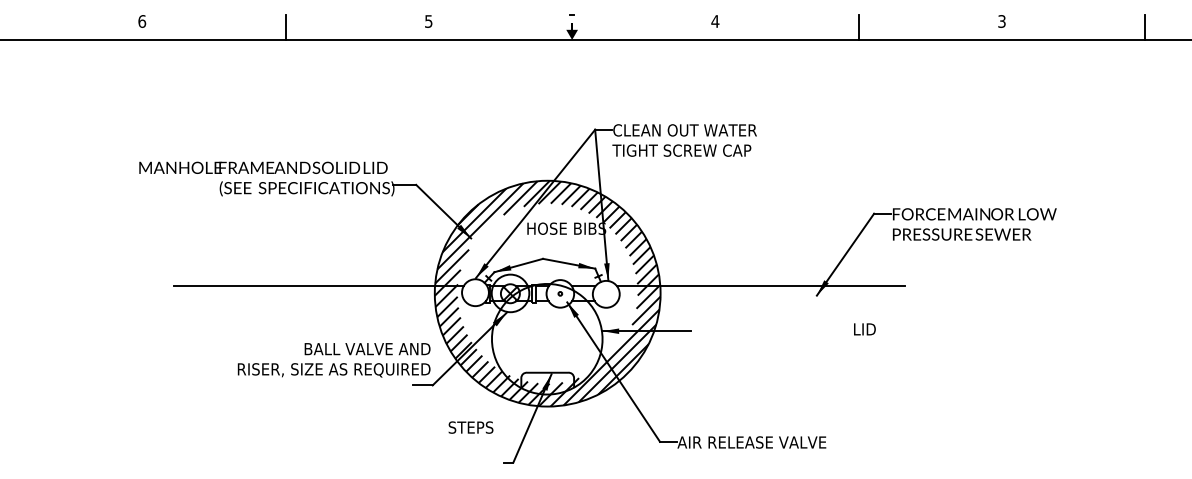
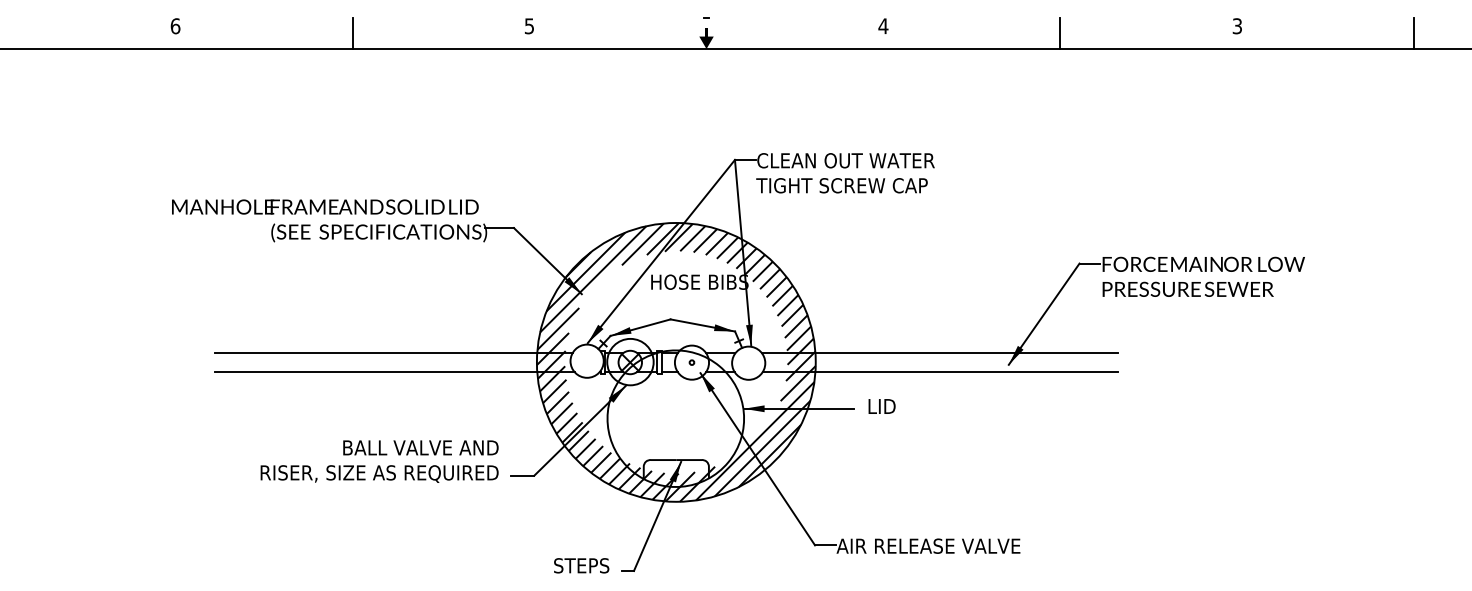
line: (319, 301) -> (394, 371), added
line: (761, 301) -> (940, 371), added
text: (864, 329) -> (881, 406), moved
text: (334, 360) -> (379, 461), moved
text: (470, 427) -> (581, 565), moved

